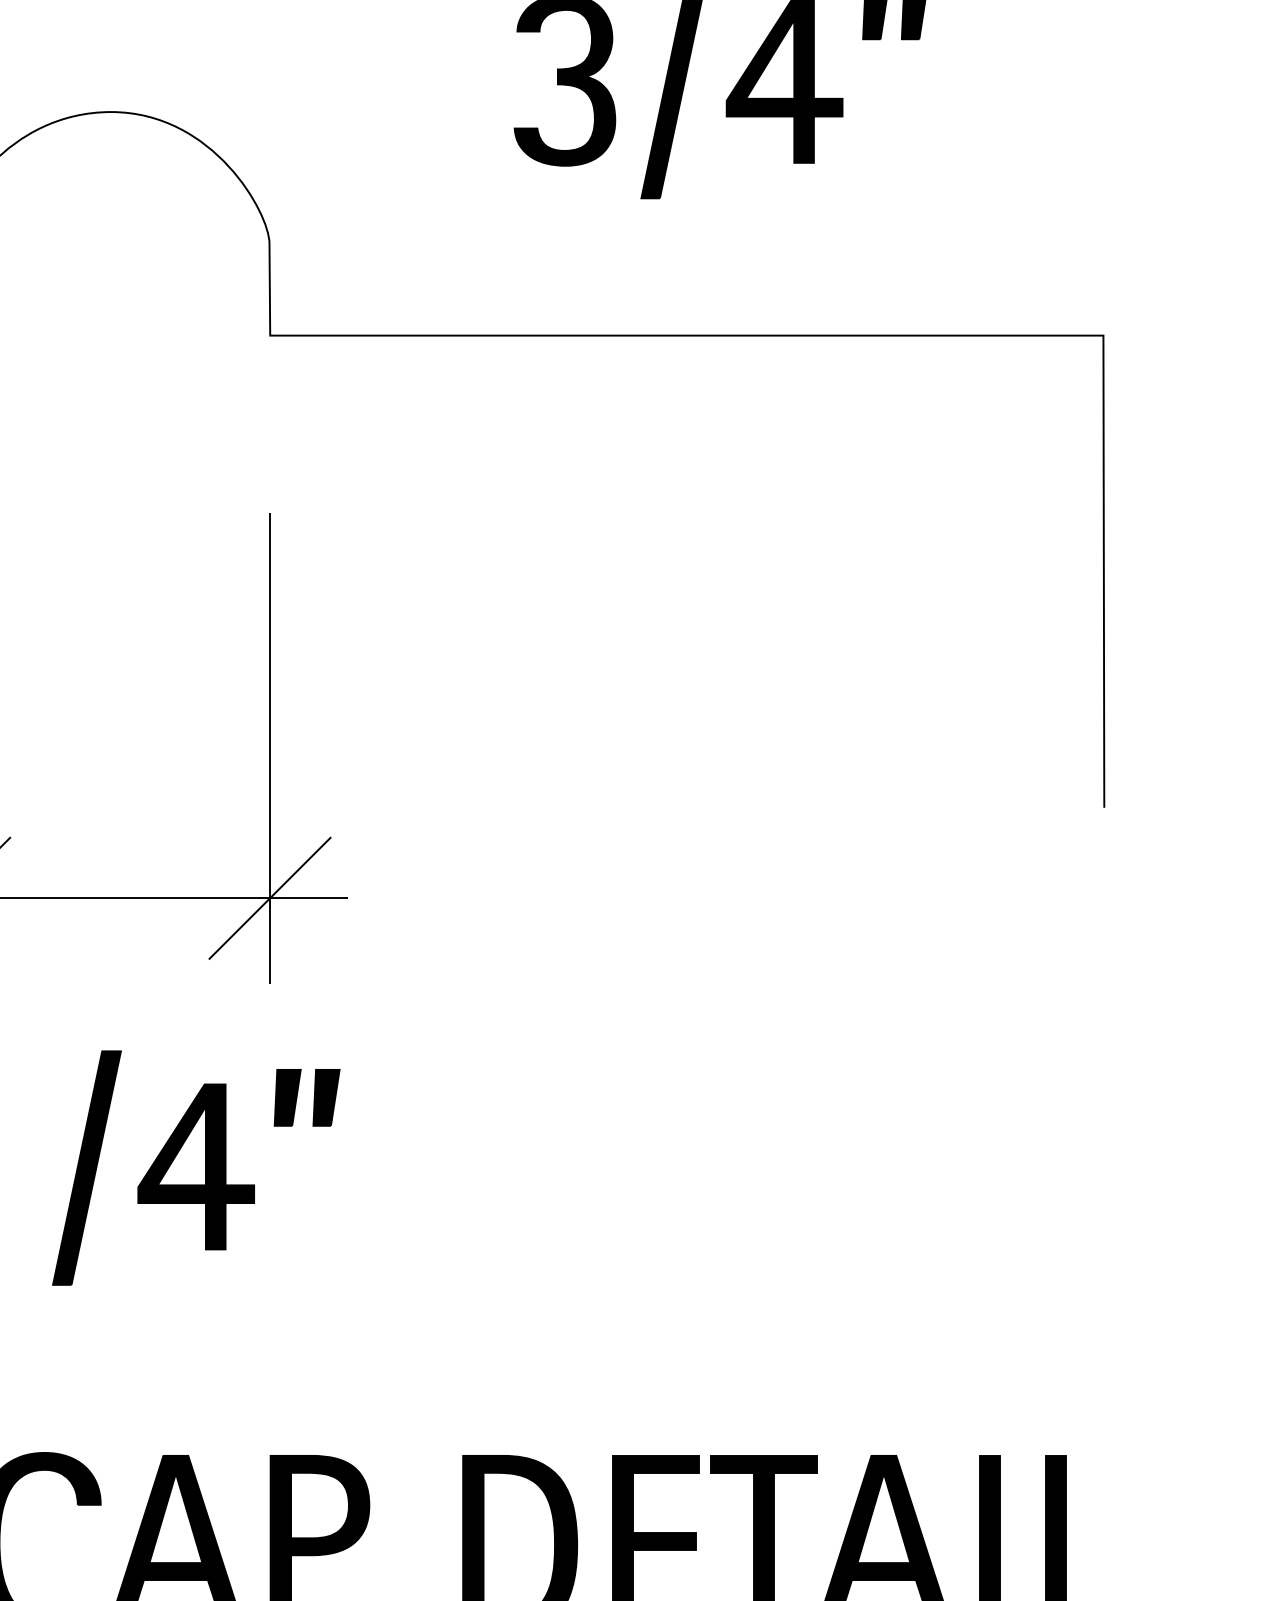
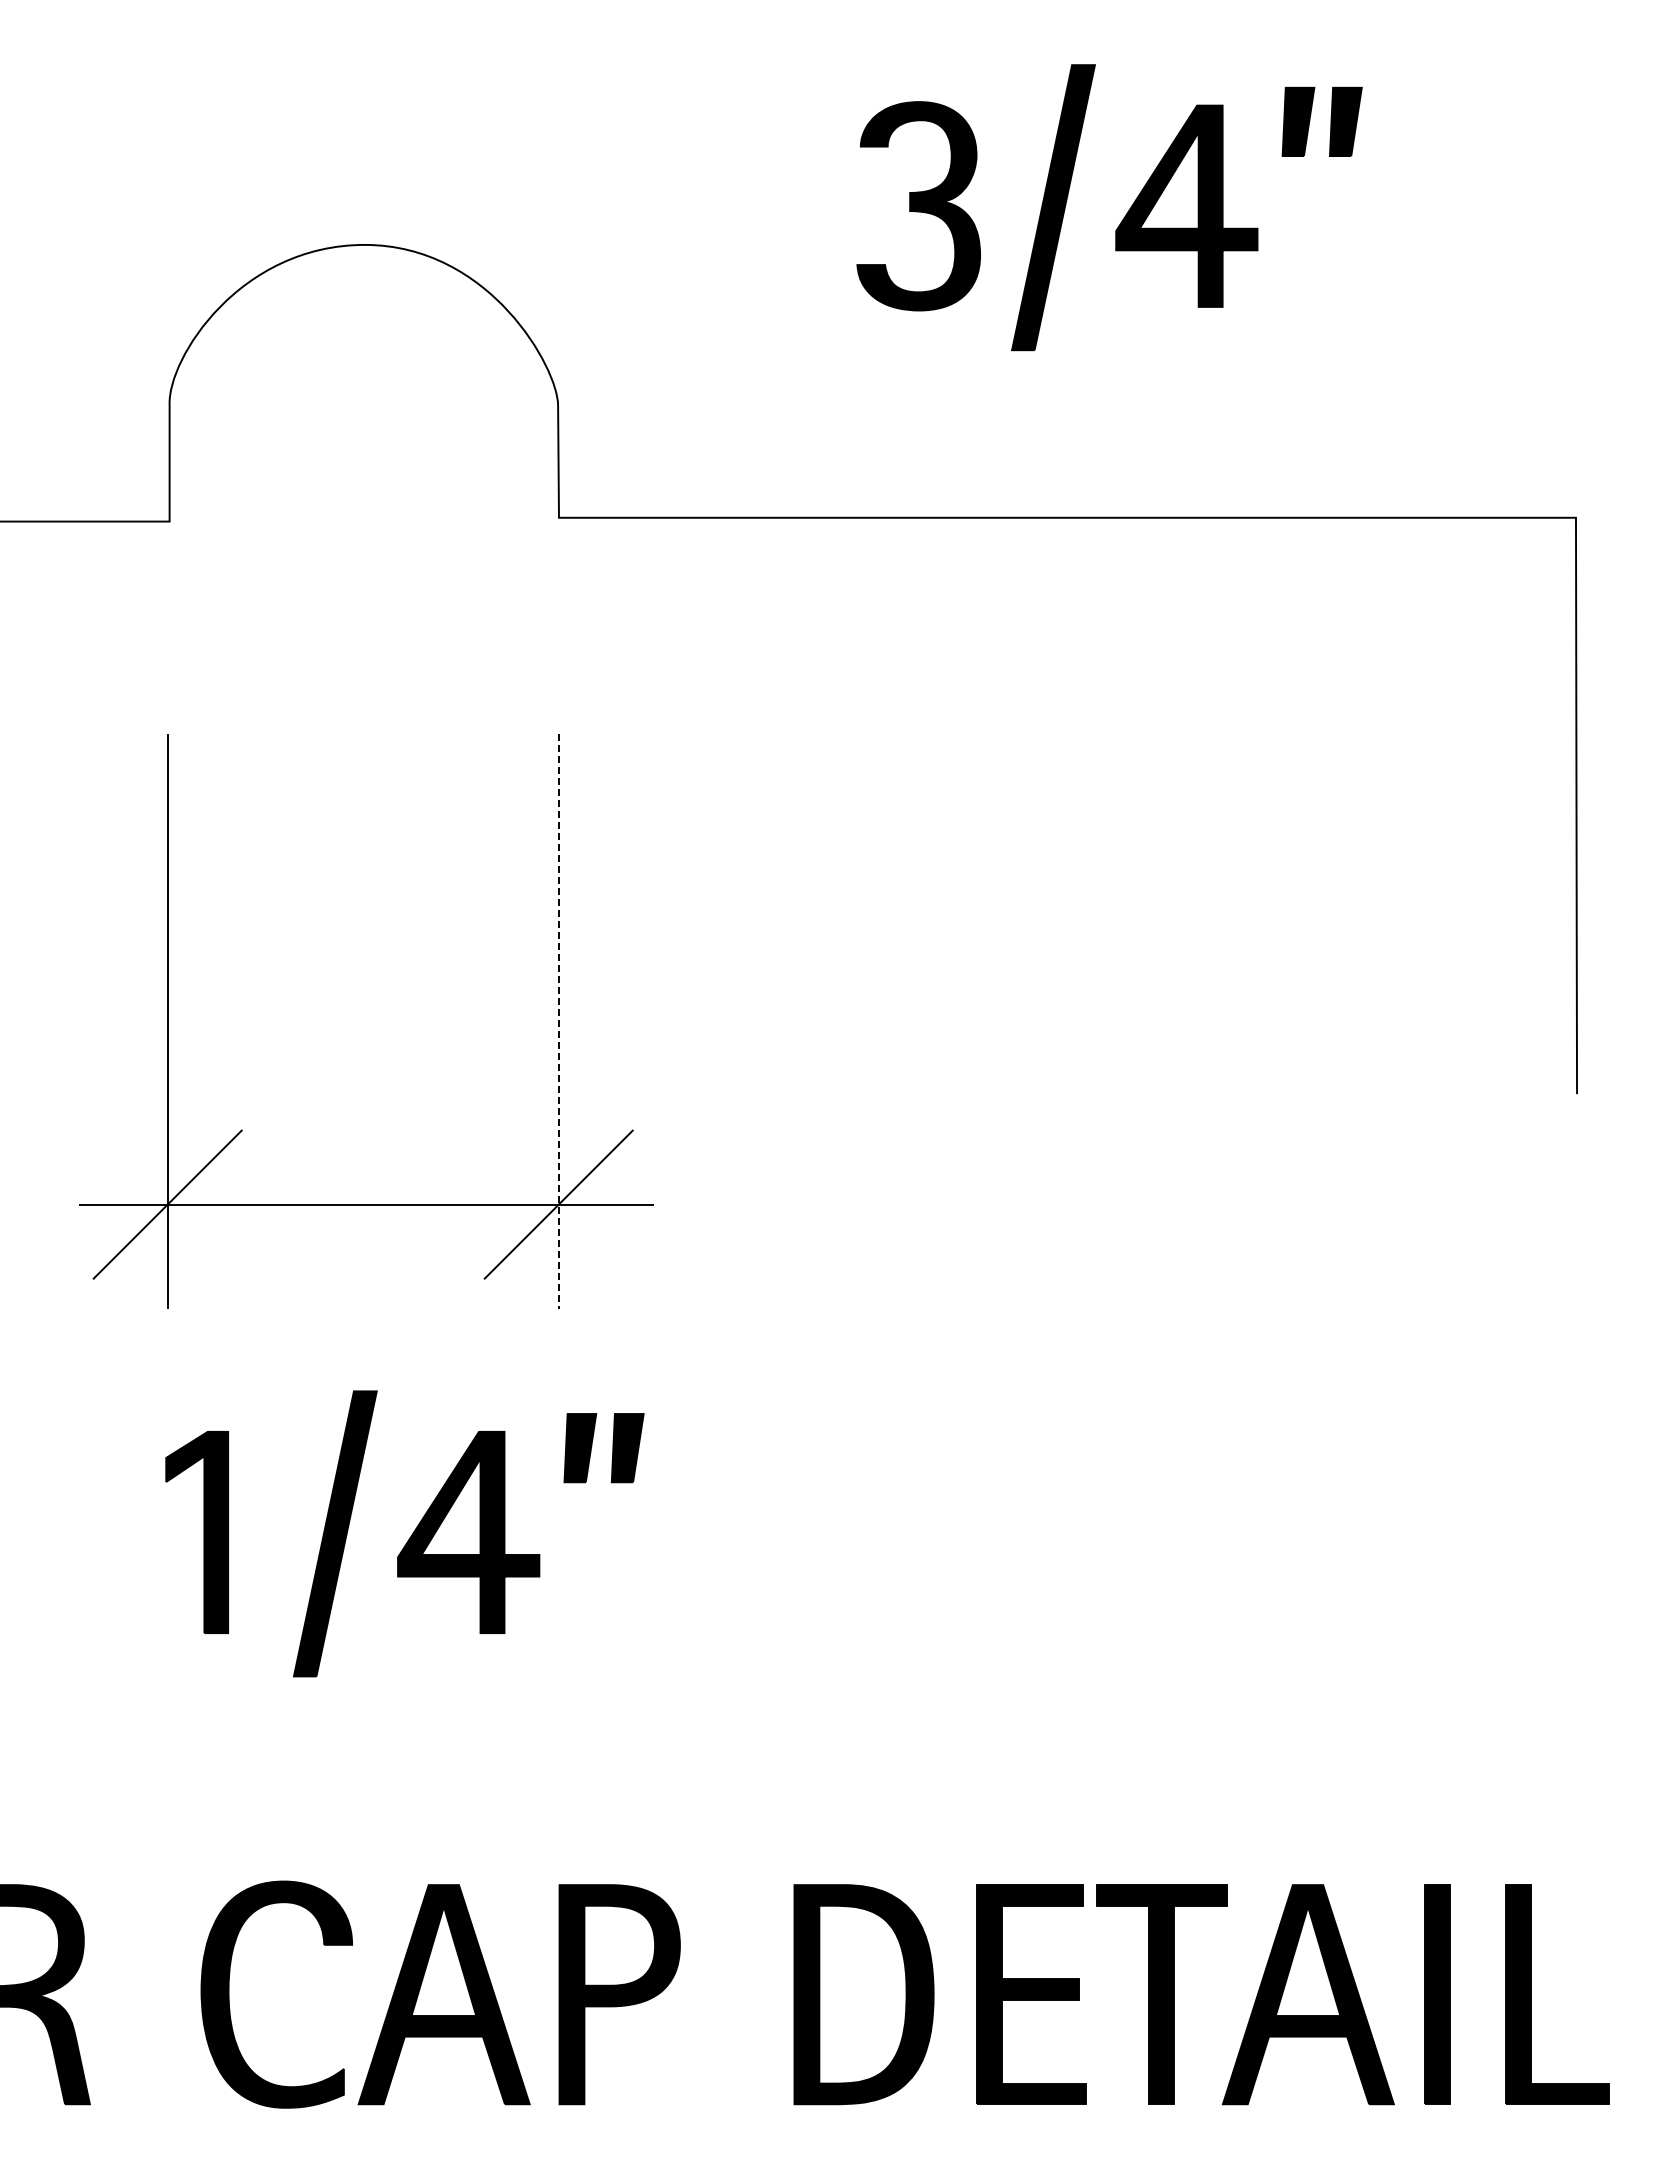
line: (269, 749) -> (558, 1022), solid -> dashed

